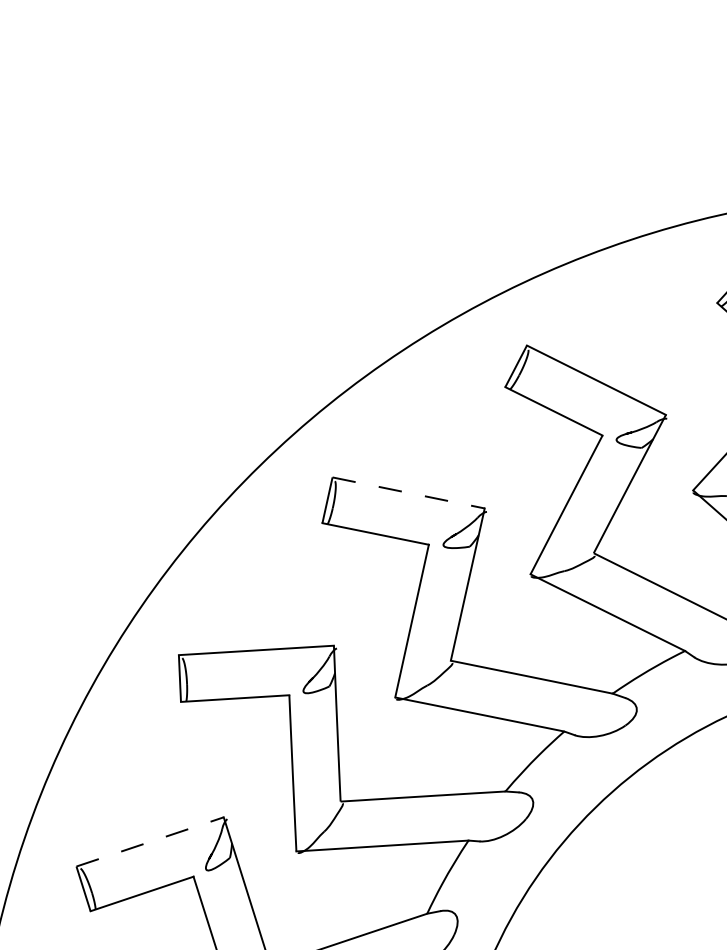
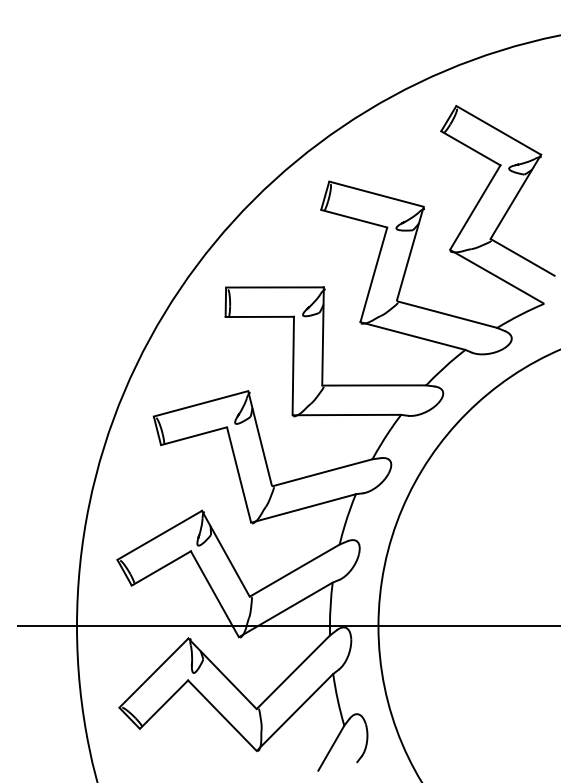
line: (407, 492) -> (274, 287), dashed -> solid
line: (149, 842) -> (159, 535), dashed -> solid

